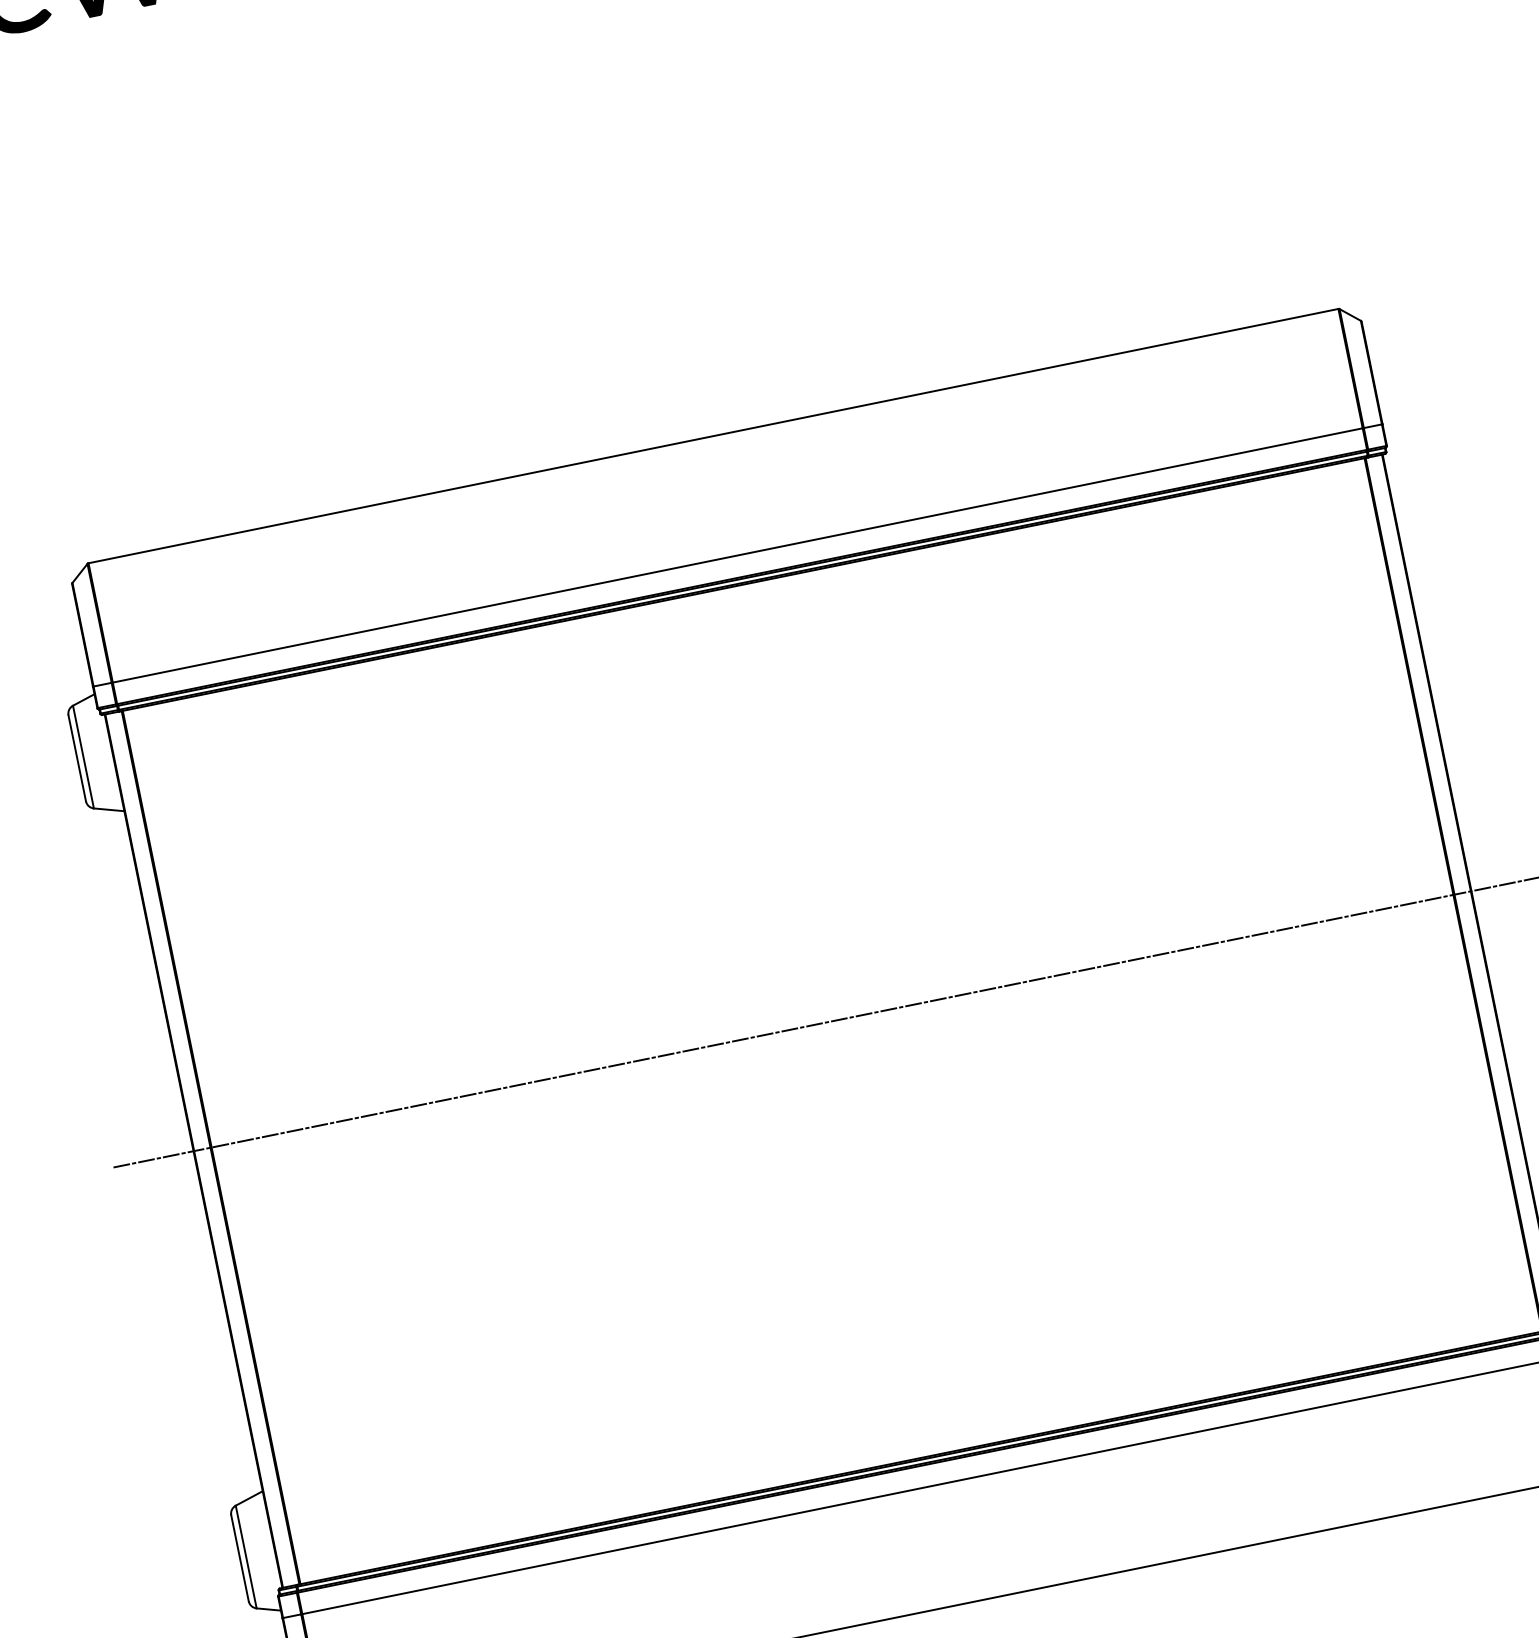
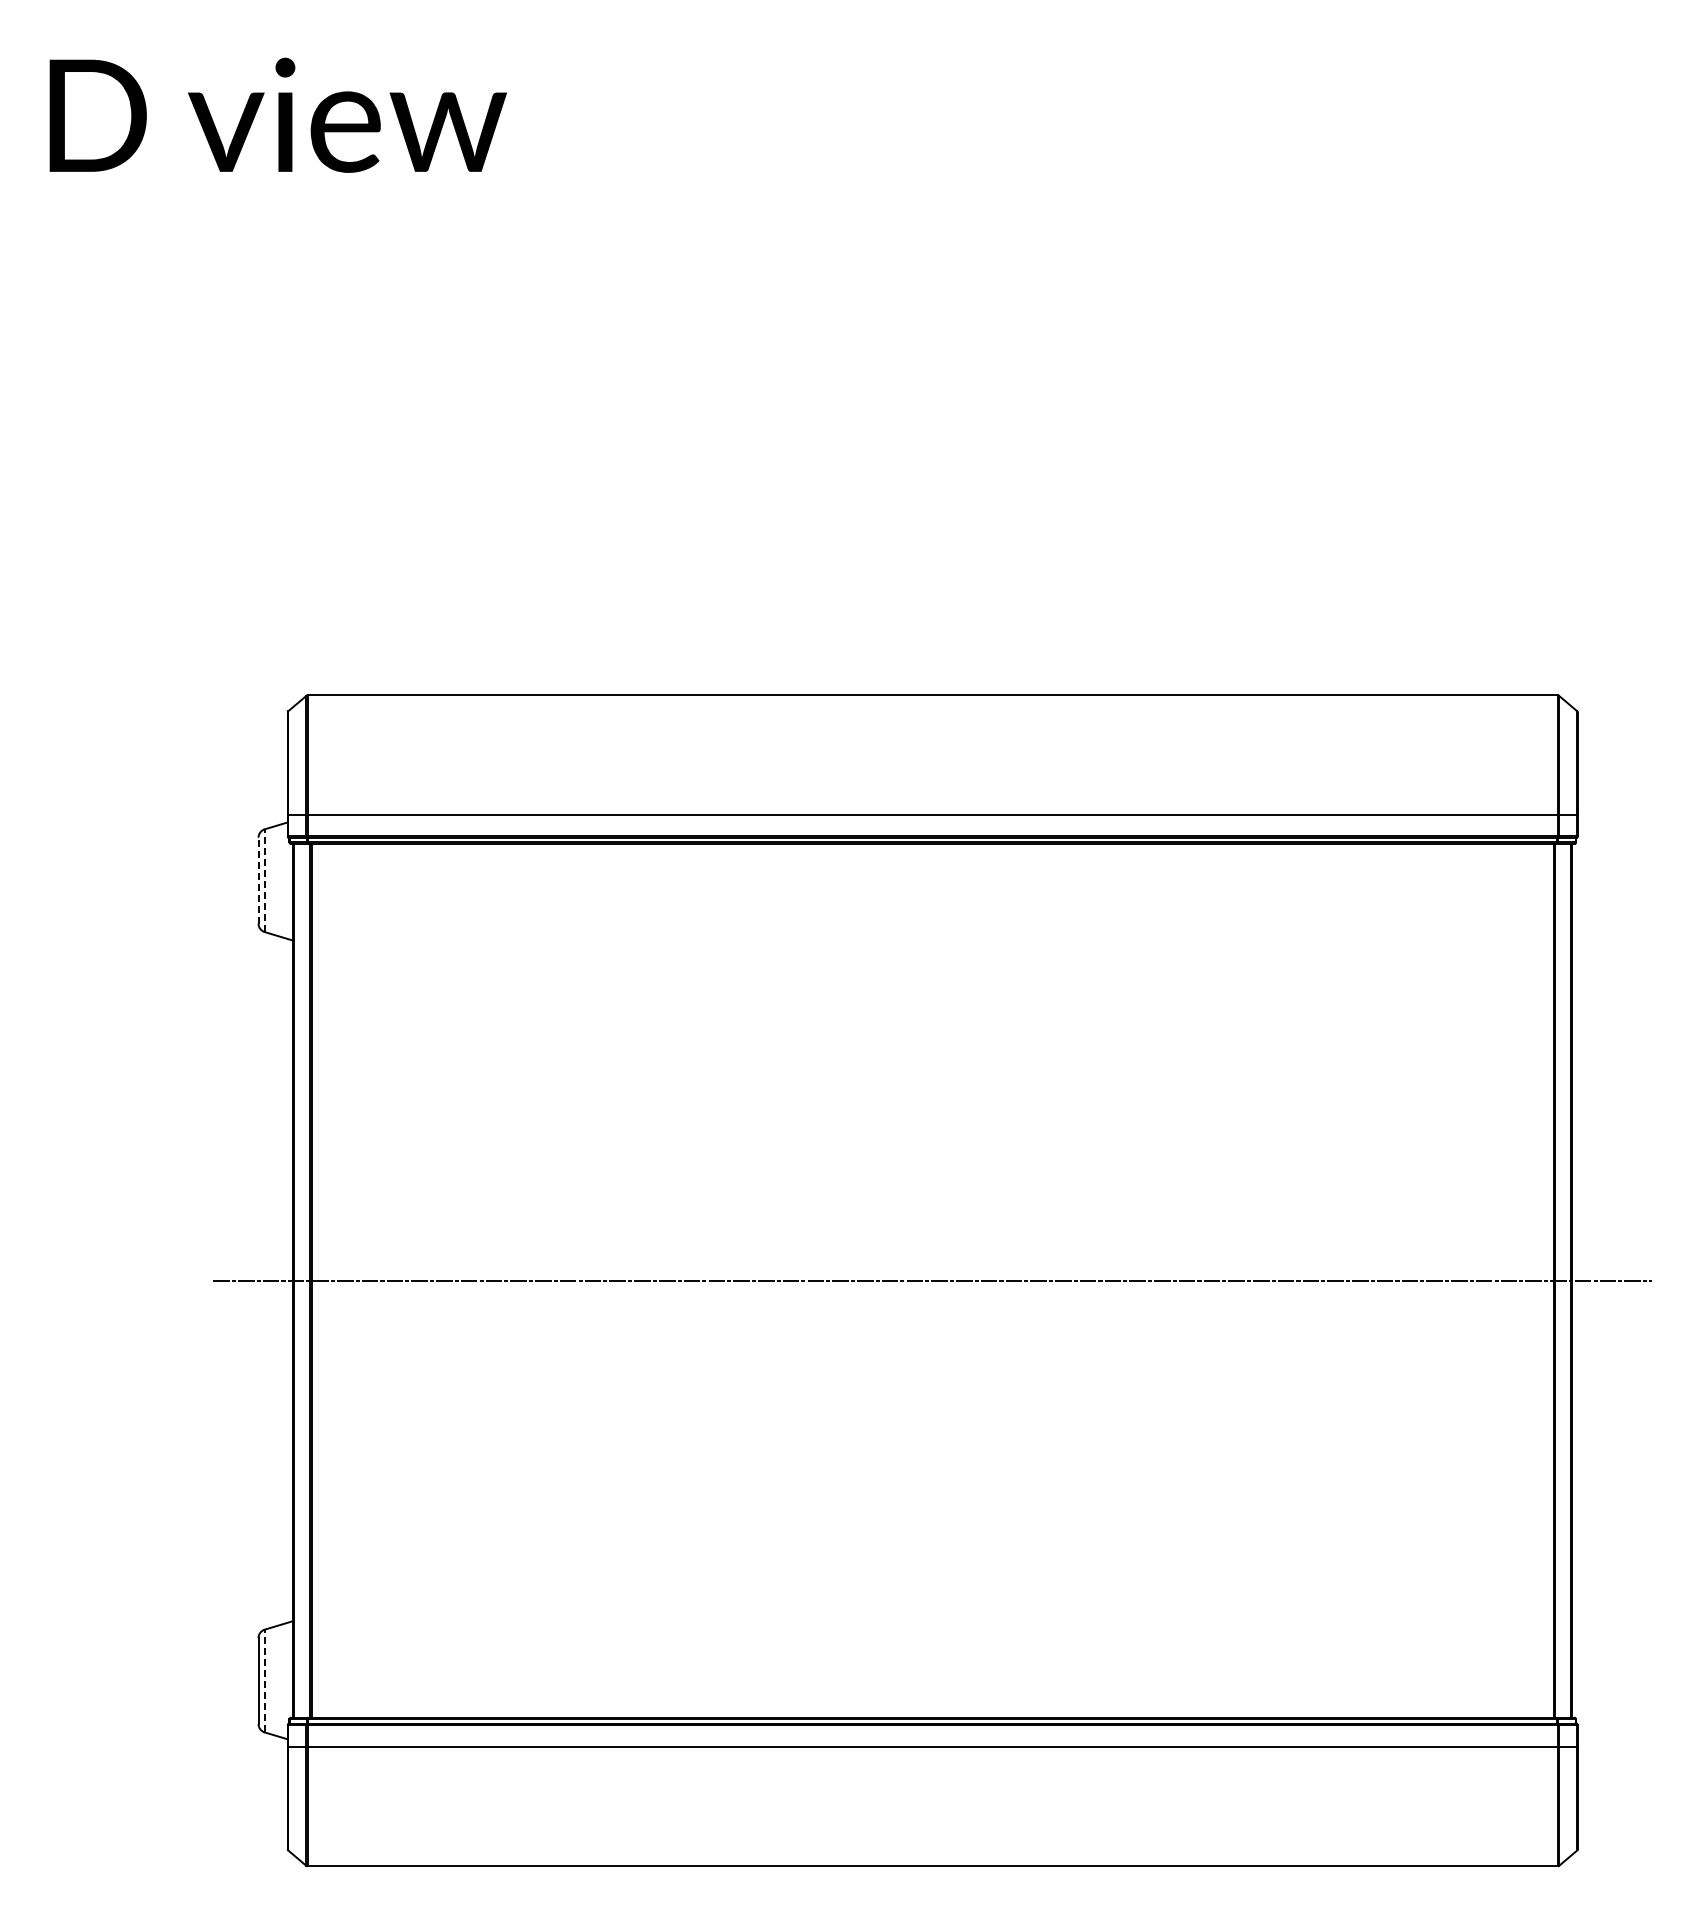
line: (83, 756) -> (264, 880), solid -> dashed
line: (77, 758) -> (258, 880), solid -> dashed
line: (245, 1556) -> (264, 1680), solid -> dashed

